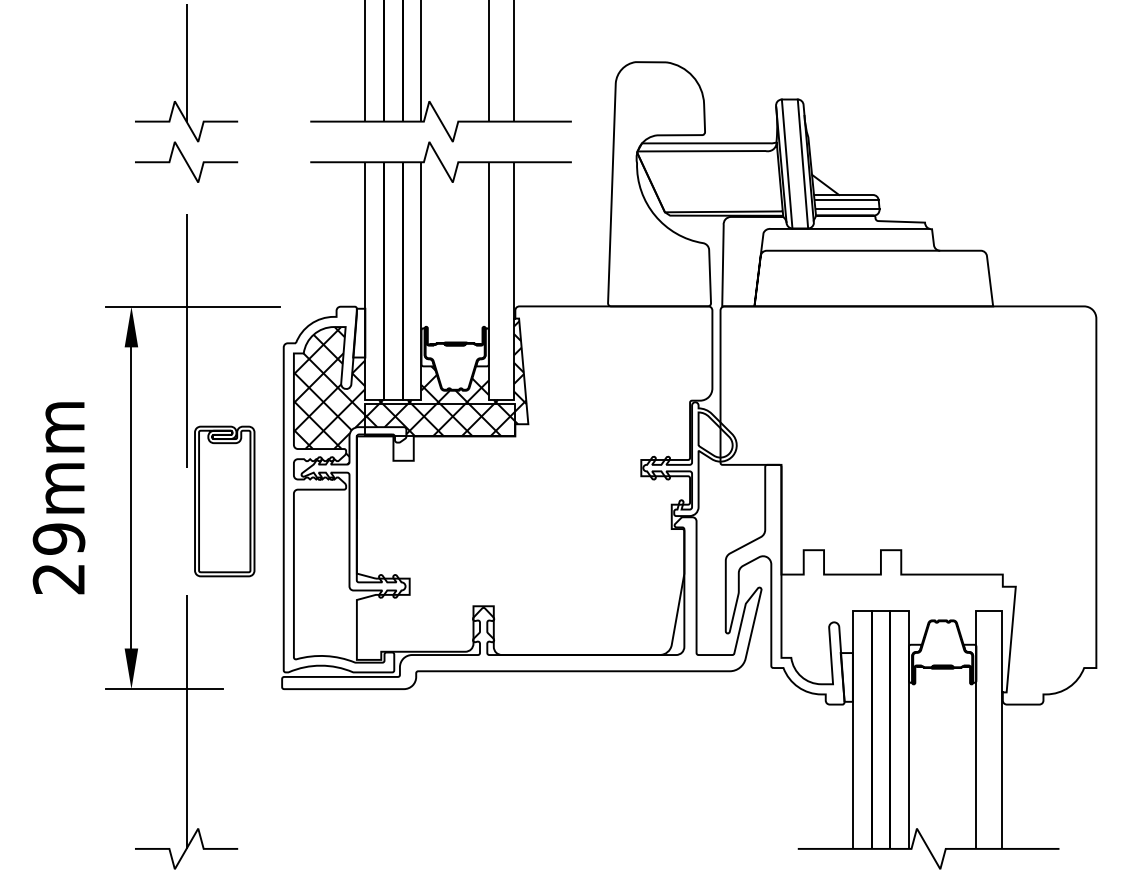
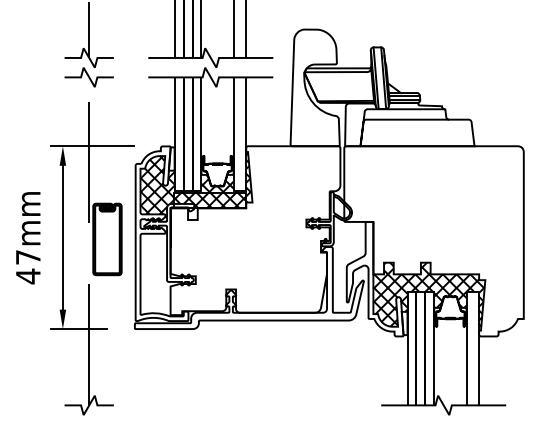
text: (57, 560) -> (27, 267), 29mm -> 47mm
hatch: (896, 616) -> (428, 294), added

